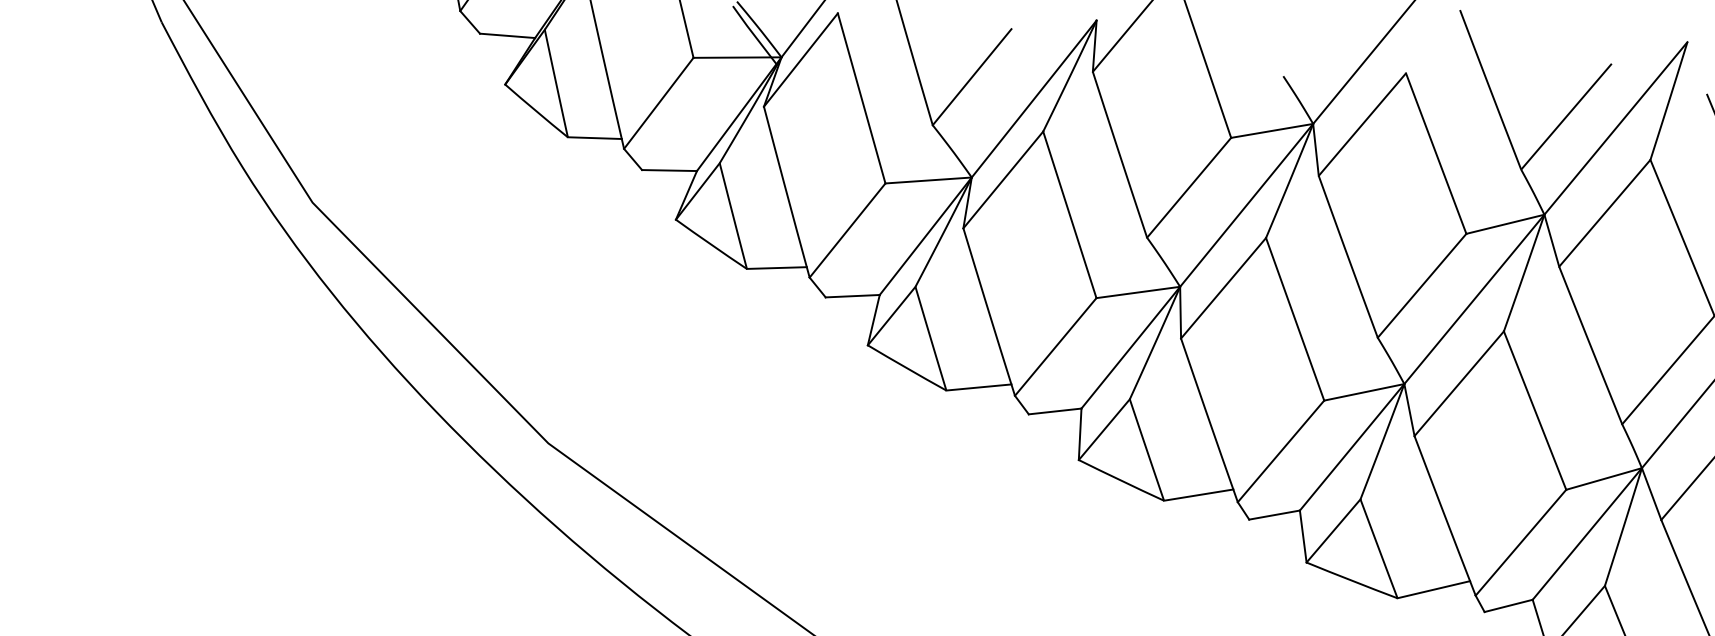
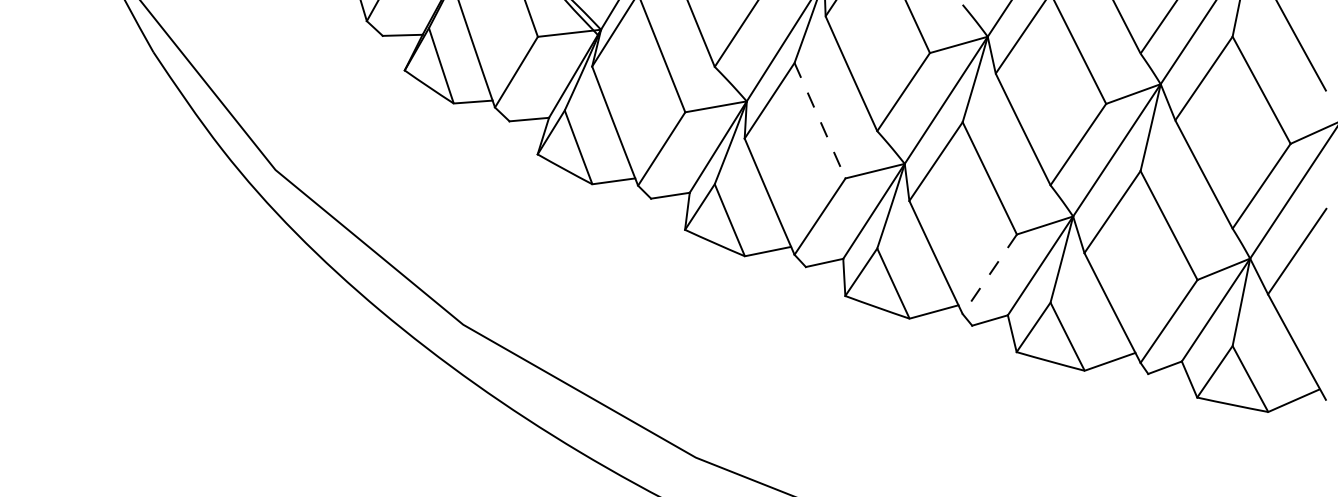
line: (1070, 216) -> (820, 121), solid -> dashed
line: (1280, 451) -> (989, 274), solid -> dashed

